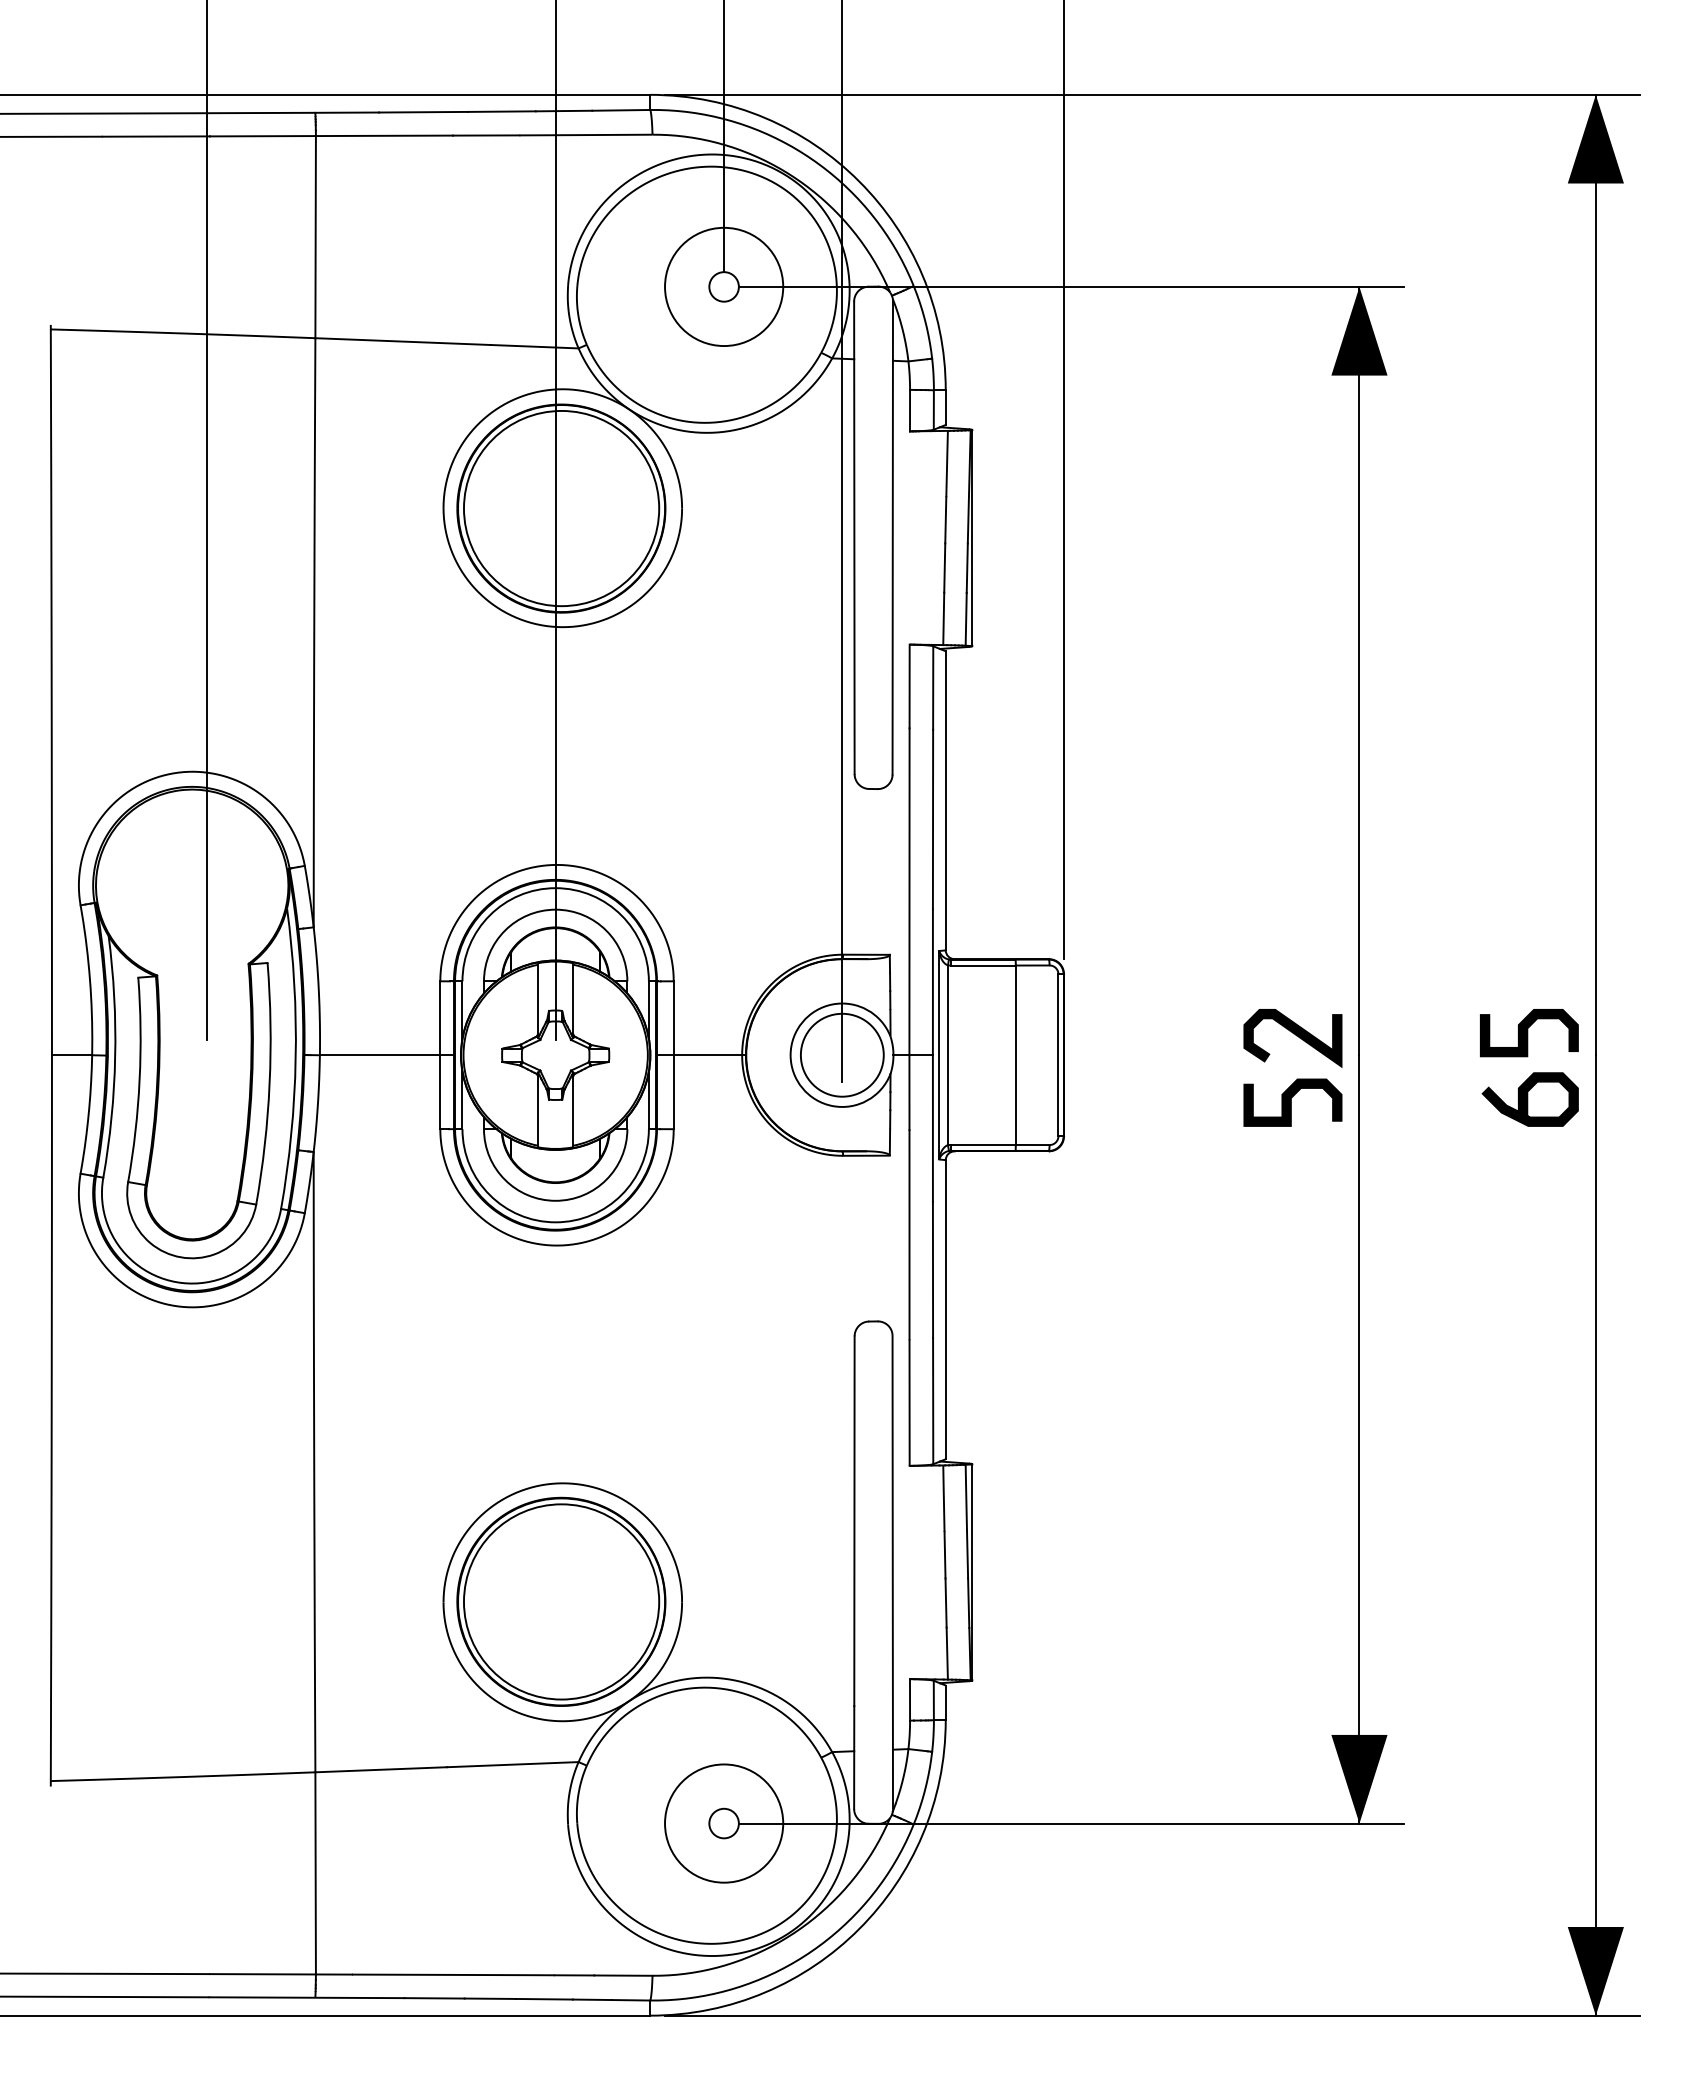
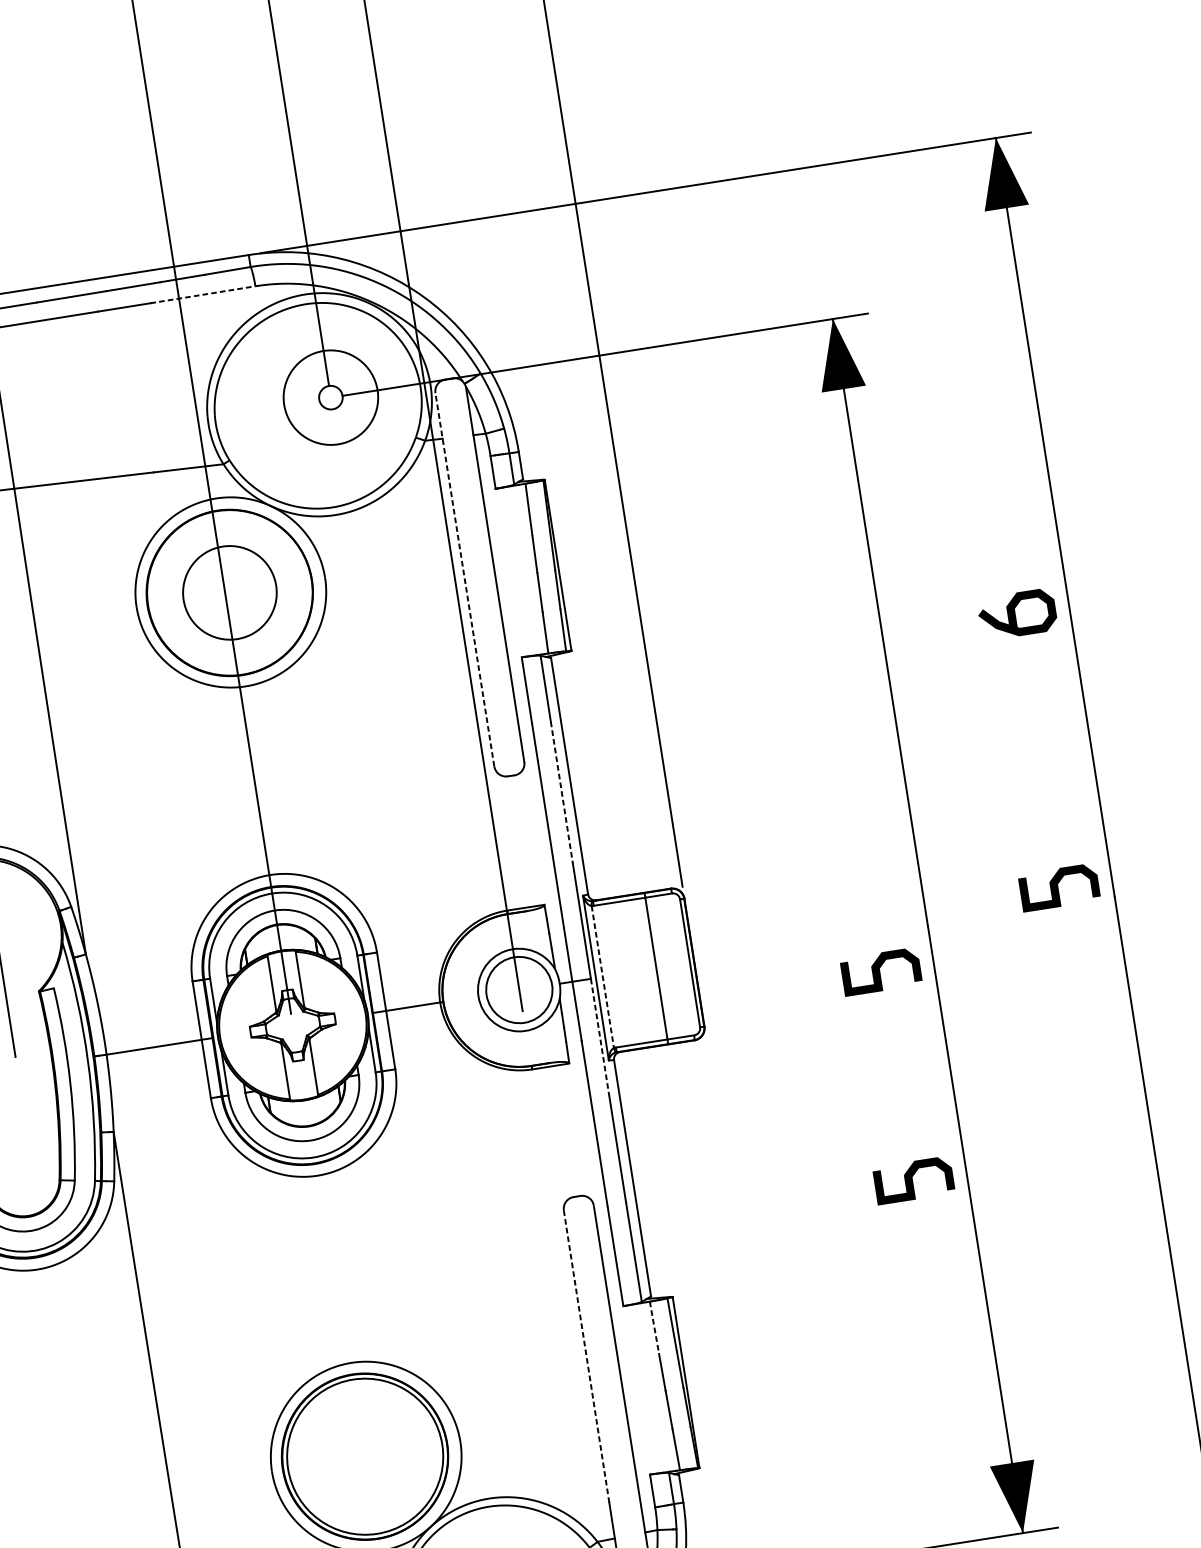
line: (585, 135) -> (202, 295), solid -> dashed
circle: (561, 508) -> (229, 592), size x0.6
line: (854, 537) -> (464, 579), solid -> dashed
line: (933, 819) -> (562, 792), solid -> dashed
curve: (1293, 1034) -> (873, 917), removed
line: (947, 1055) -> (602, 977), solid -> dashed
curve: (1528, 1099) -> (1015, 614), moved
line: (932, 1129) -> (599, 1037), solid -> dashed
curve: (1291, 1366) -> (912, 1180), added
line: (943, 1498) -> (654, 1327), solid -> dashed
line: (854, 1521) -> (586, 1356), solid -> dashed

